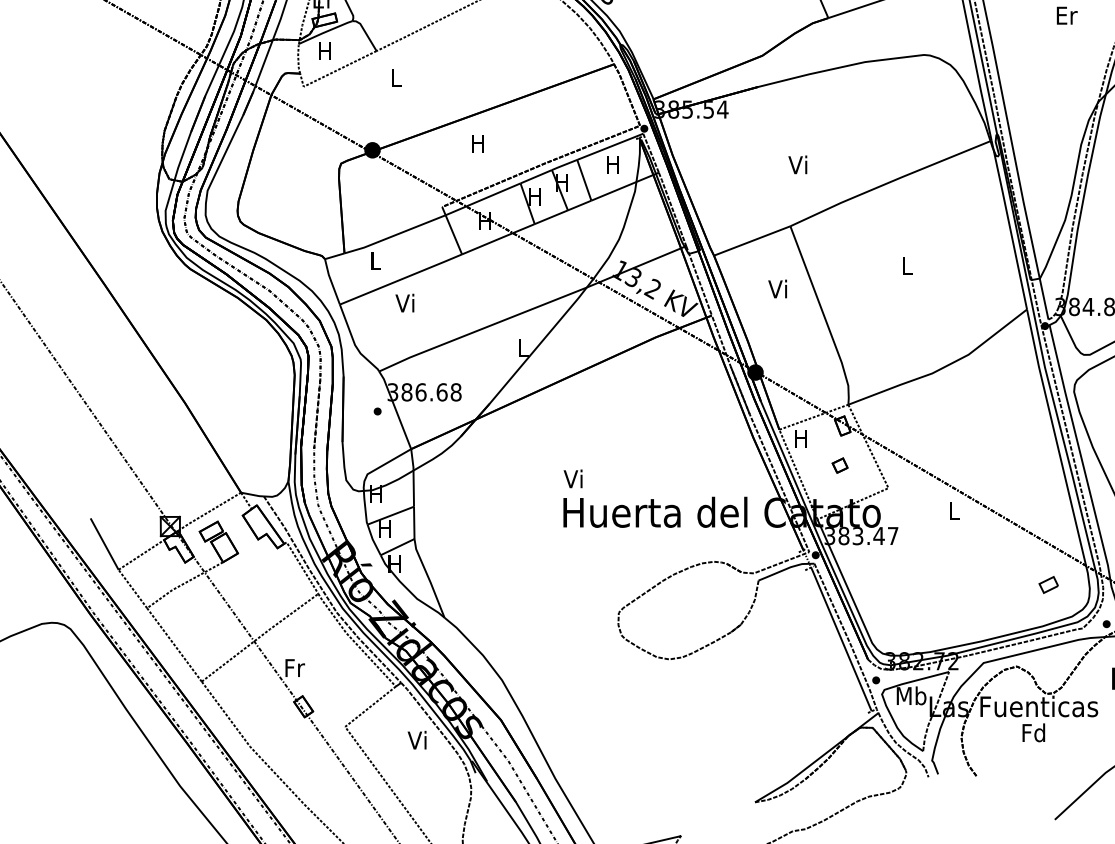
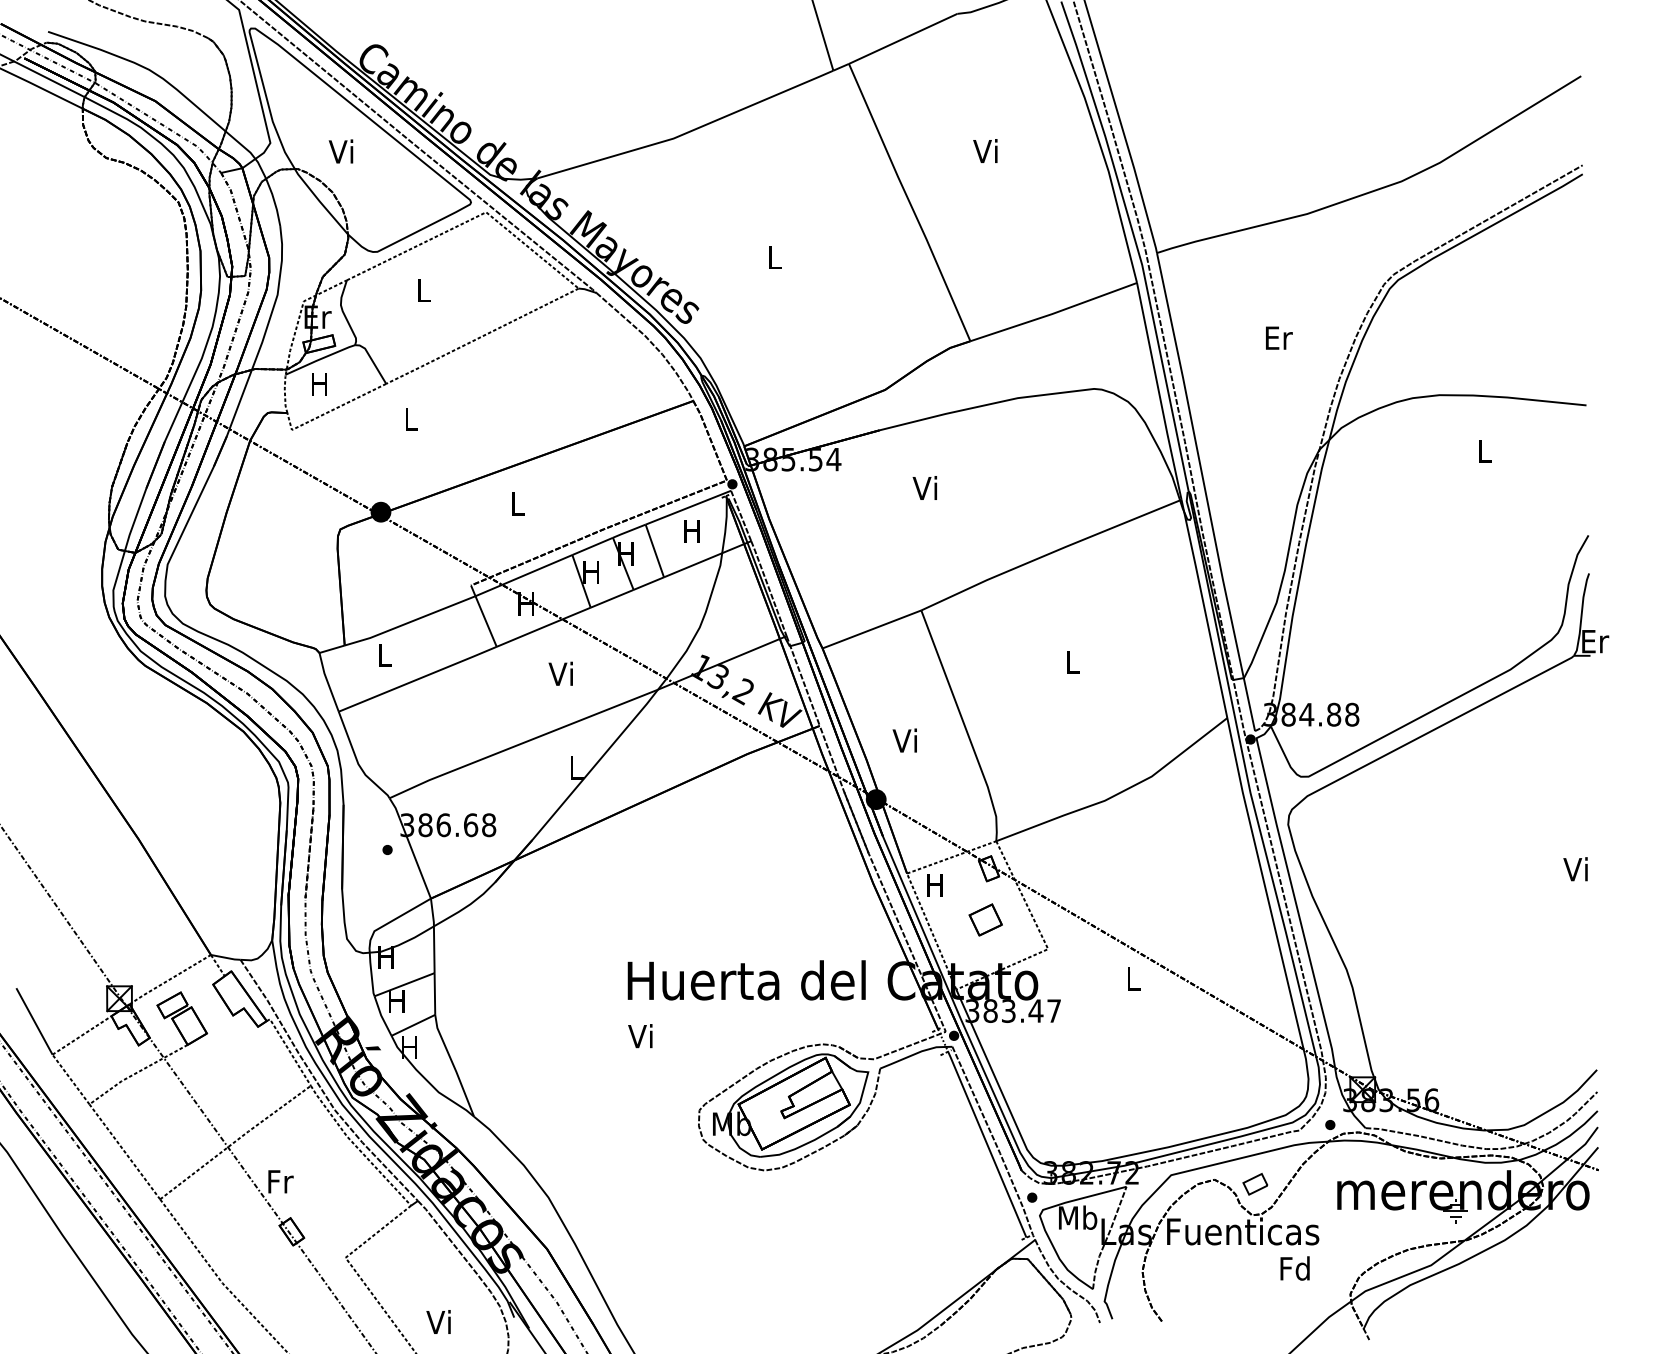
text: (477, 143) -> (516, 503), H -> L
text: (797, 164) -> (924, 487), moved
text: (777, 288) -> (904, 740), moved
text: (404, 302) -> (560, 673), moved
part: (840, 465) -> (985, 919), size x1.67
text: (573, 479) -> (640, 1036), moved
part: (1048, 585) -> (1255, 1184), moved
part: (690, 609) -> (791, 1105), added
text: (1033, 732) -> (1294, 1268), moved
text: (417, 739) -> (438, 1321), moved

